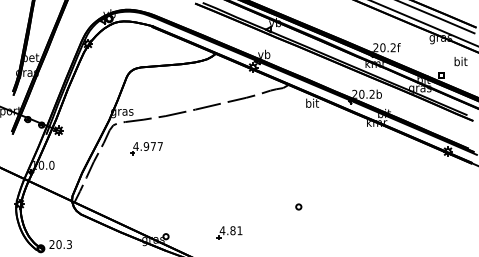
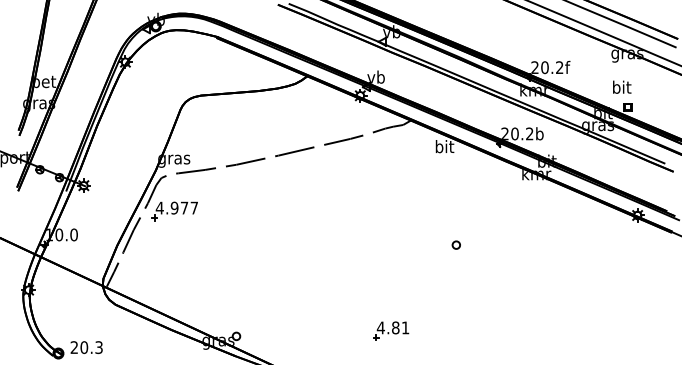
text: (461, 61) -> (622, 86), moved
part: (146, 148) -> (174, 211), moved
part: (298, 206) -> (455, 244), moved
part: (230, 232) -> (391, 330), moved

